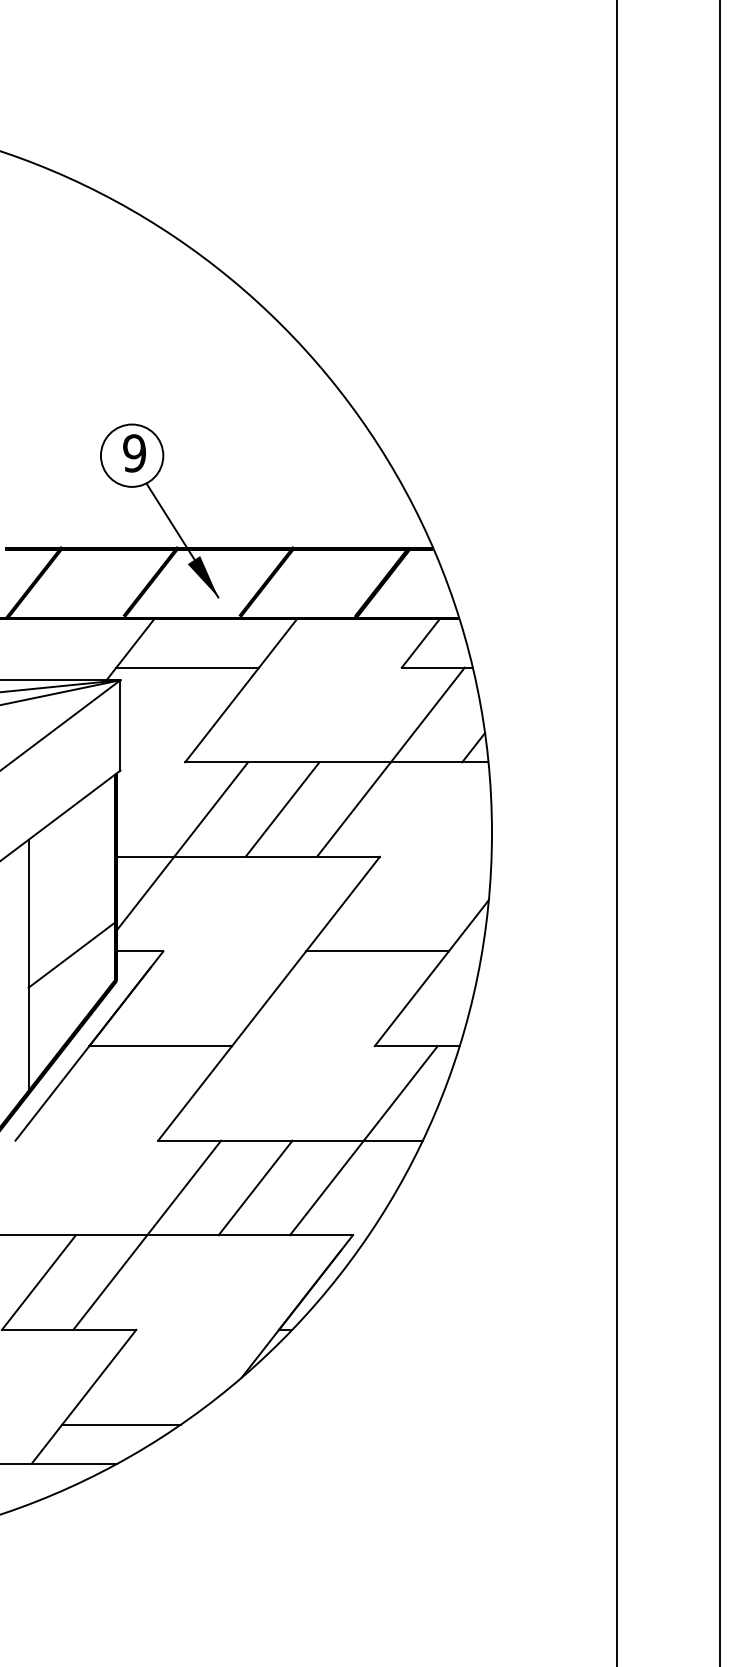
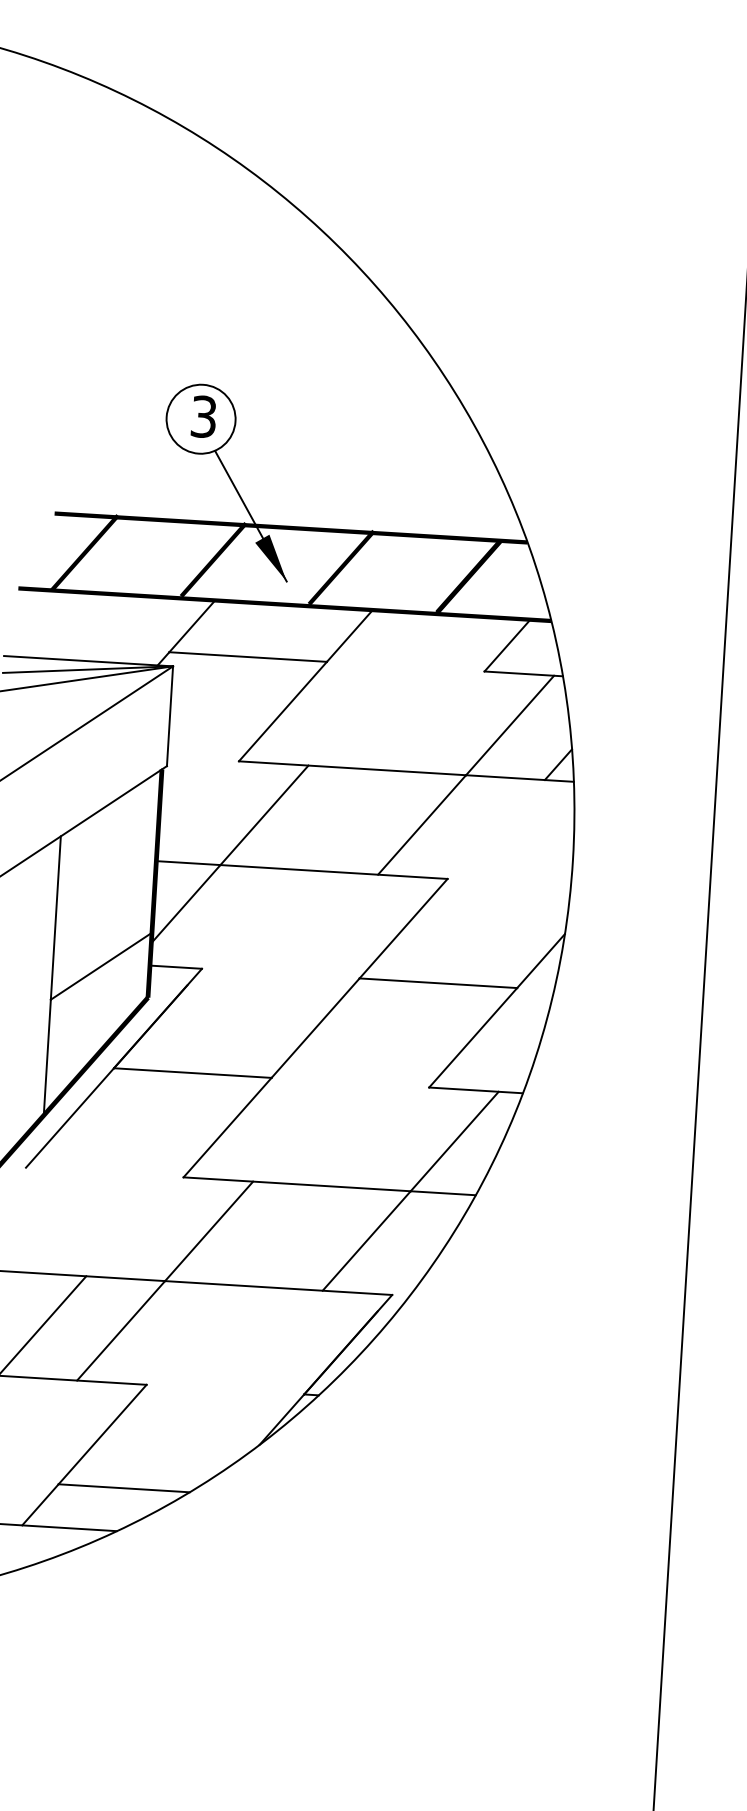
text: (134, 453) -> (203, 416), 9 -> 3
line: (282, 809) -> (343, 820), removed
line: (255, 1187) -> (287, 1235), removed

